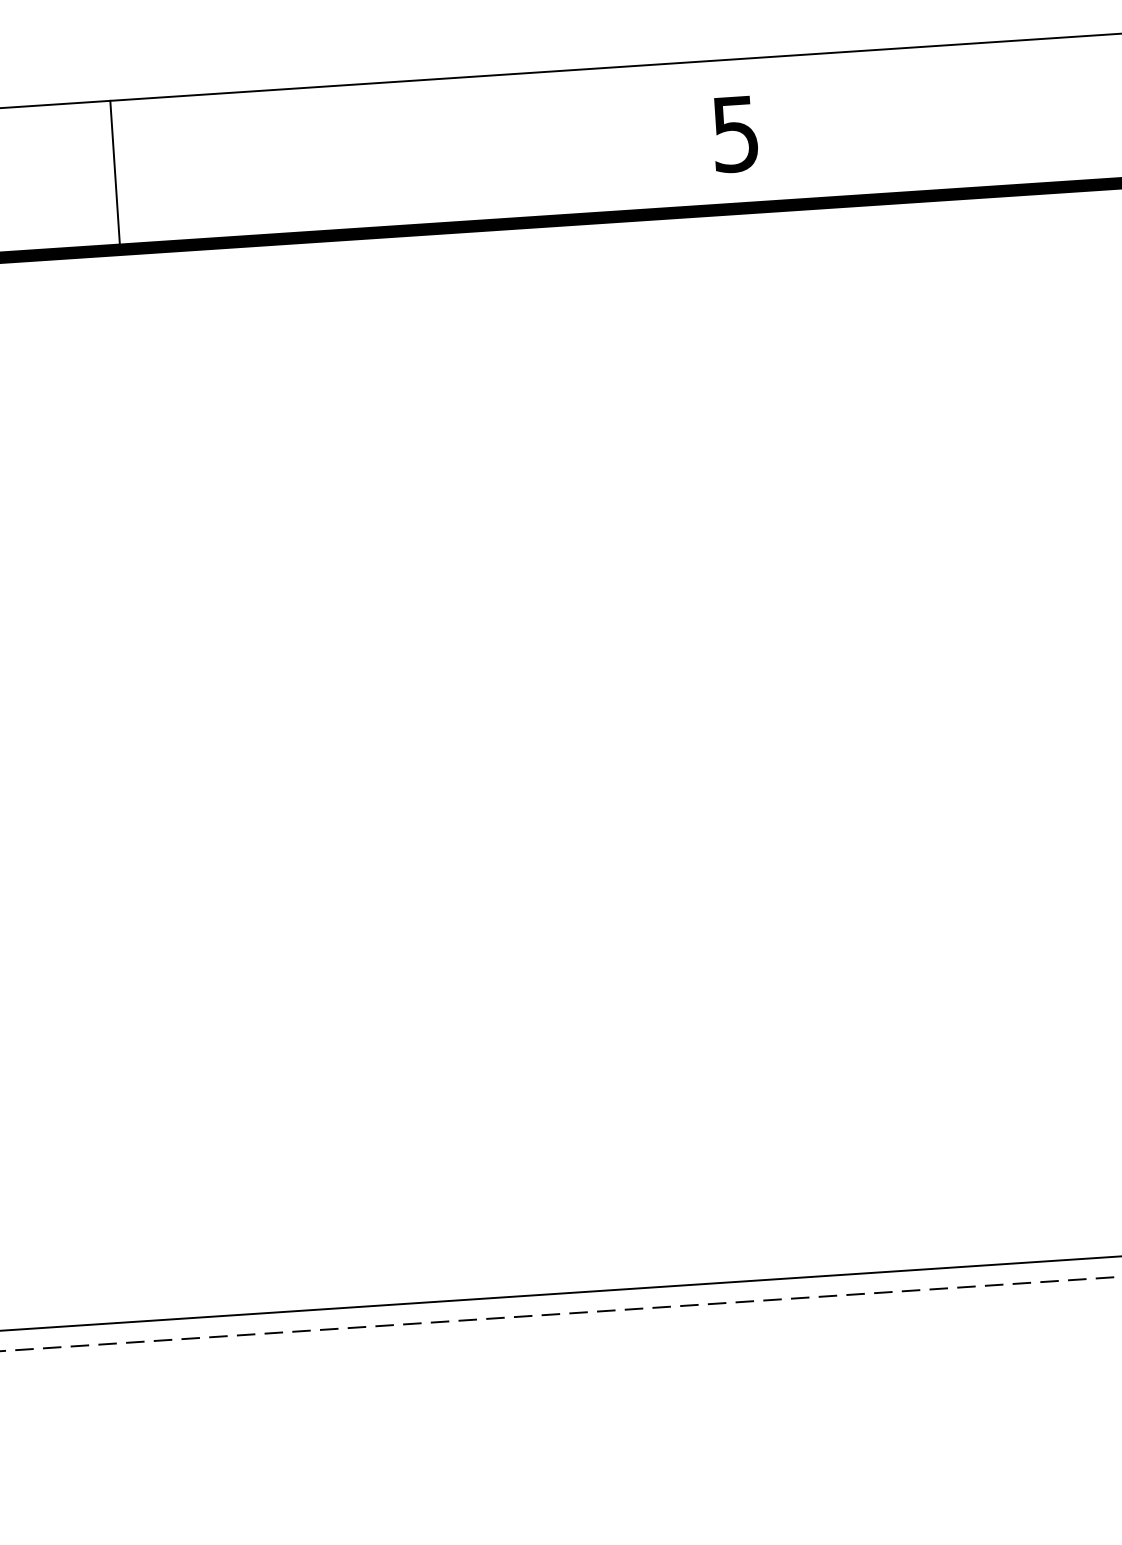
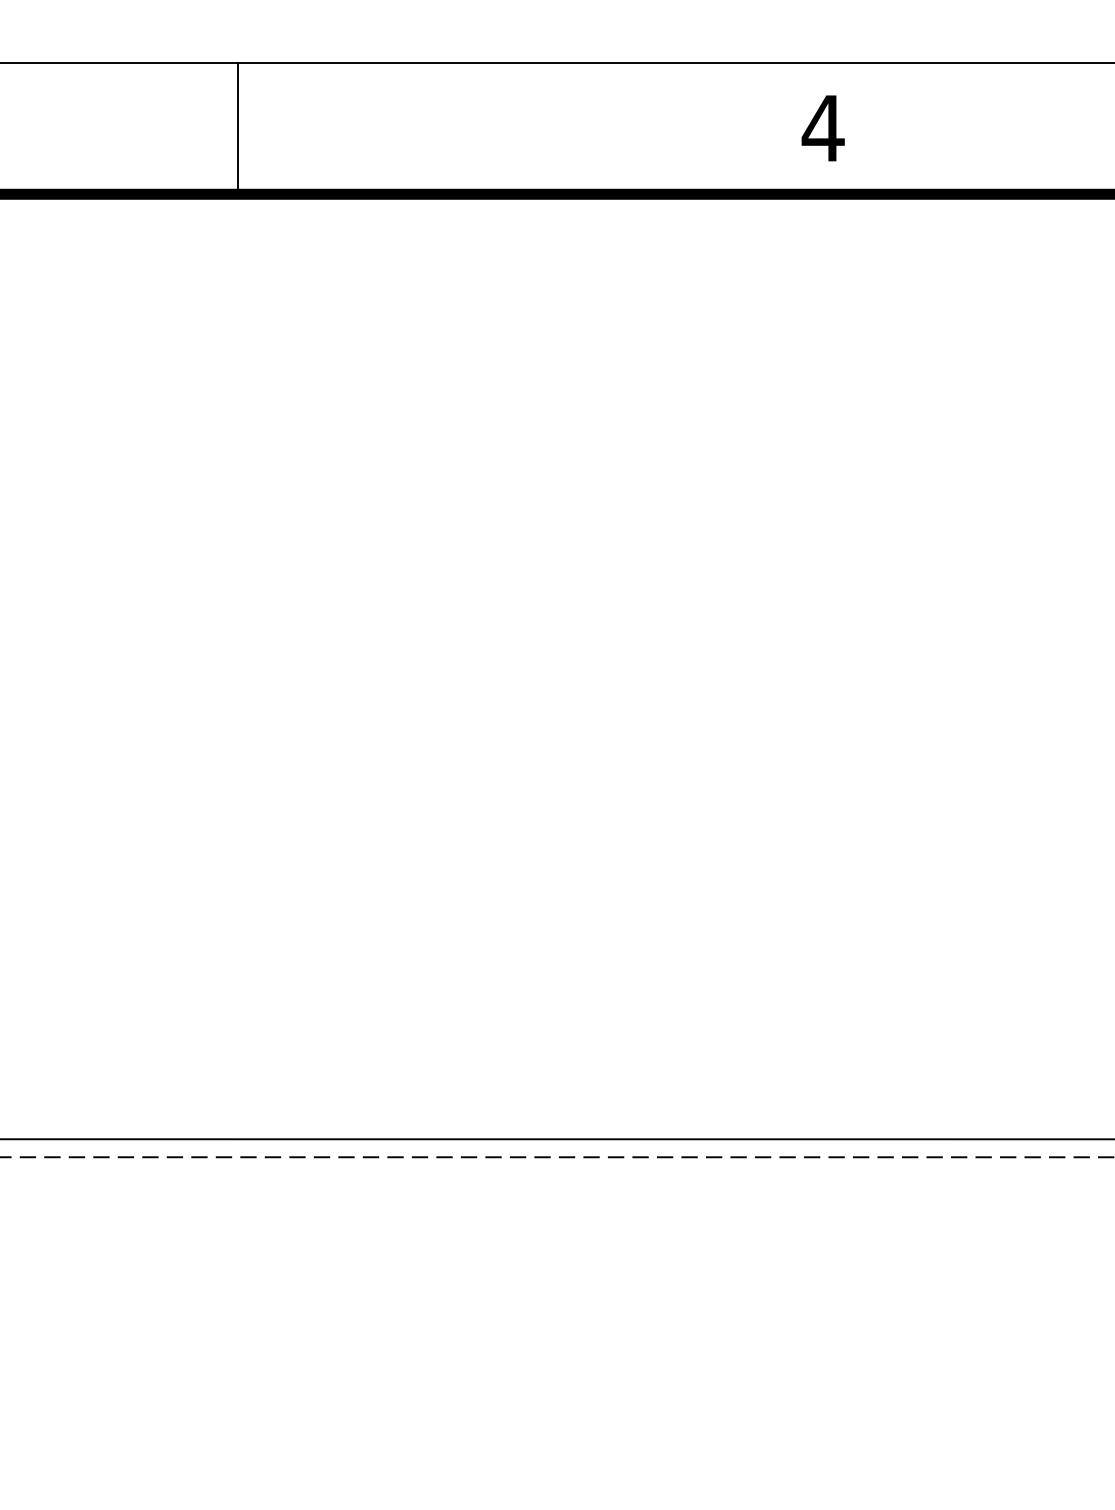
text: (734, 134) -> (822, 128), 5 -> 4
line: (115, 175) -> (237, 128), moved

